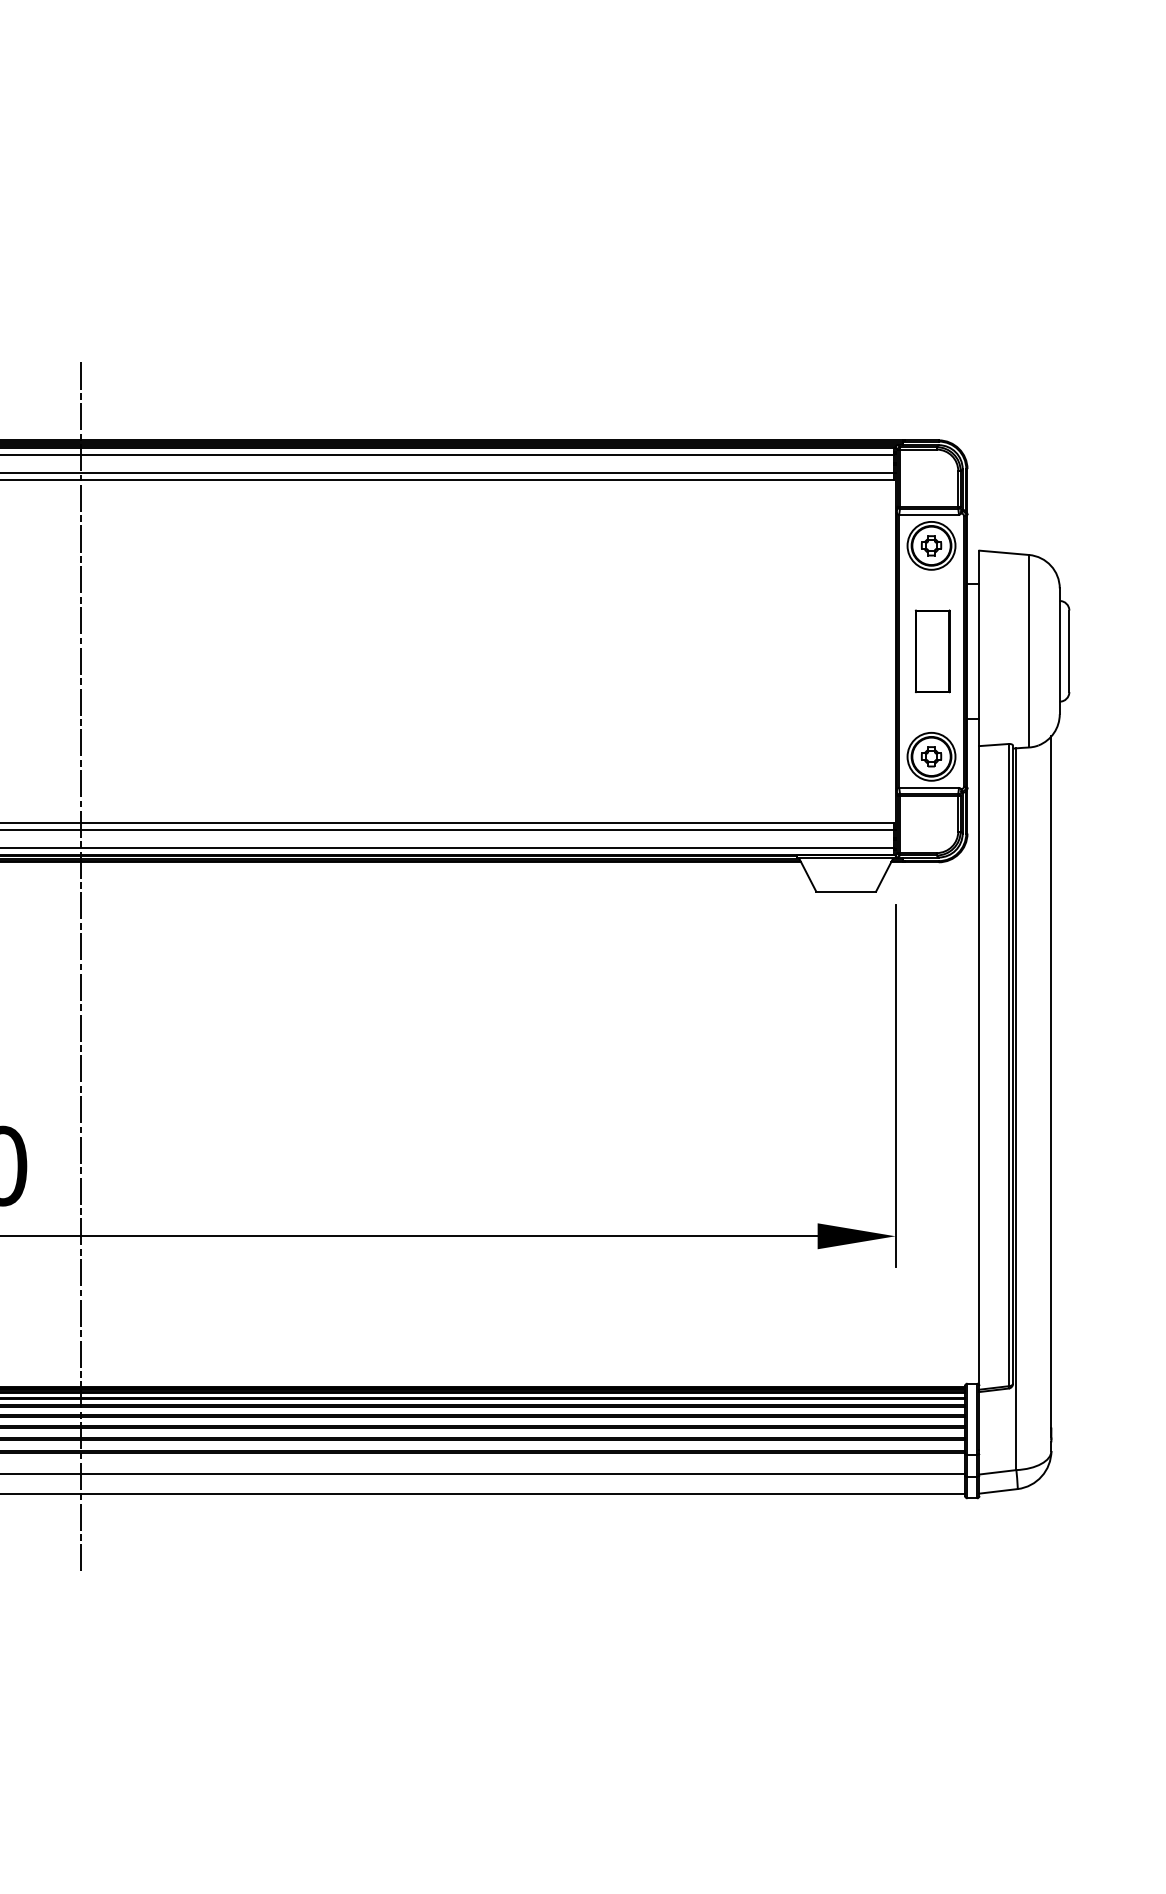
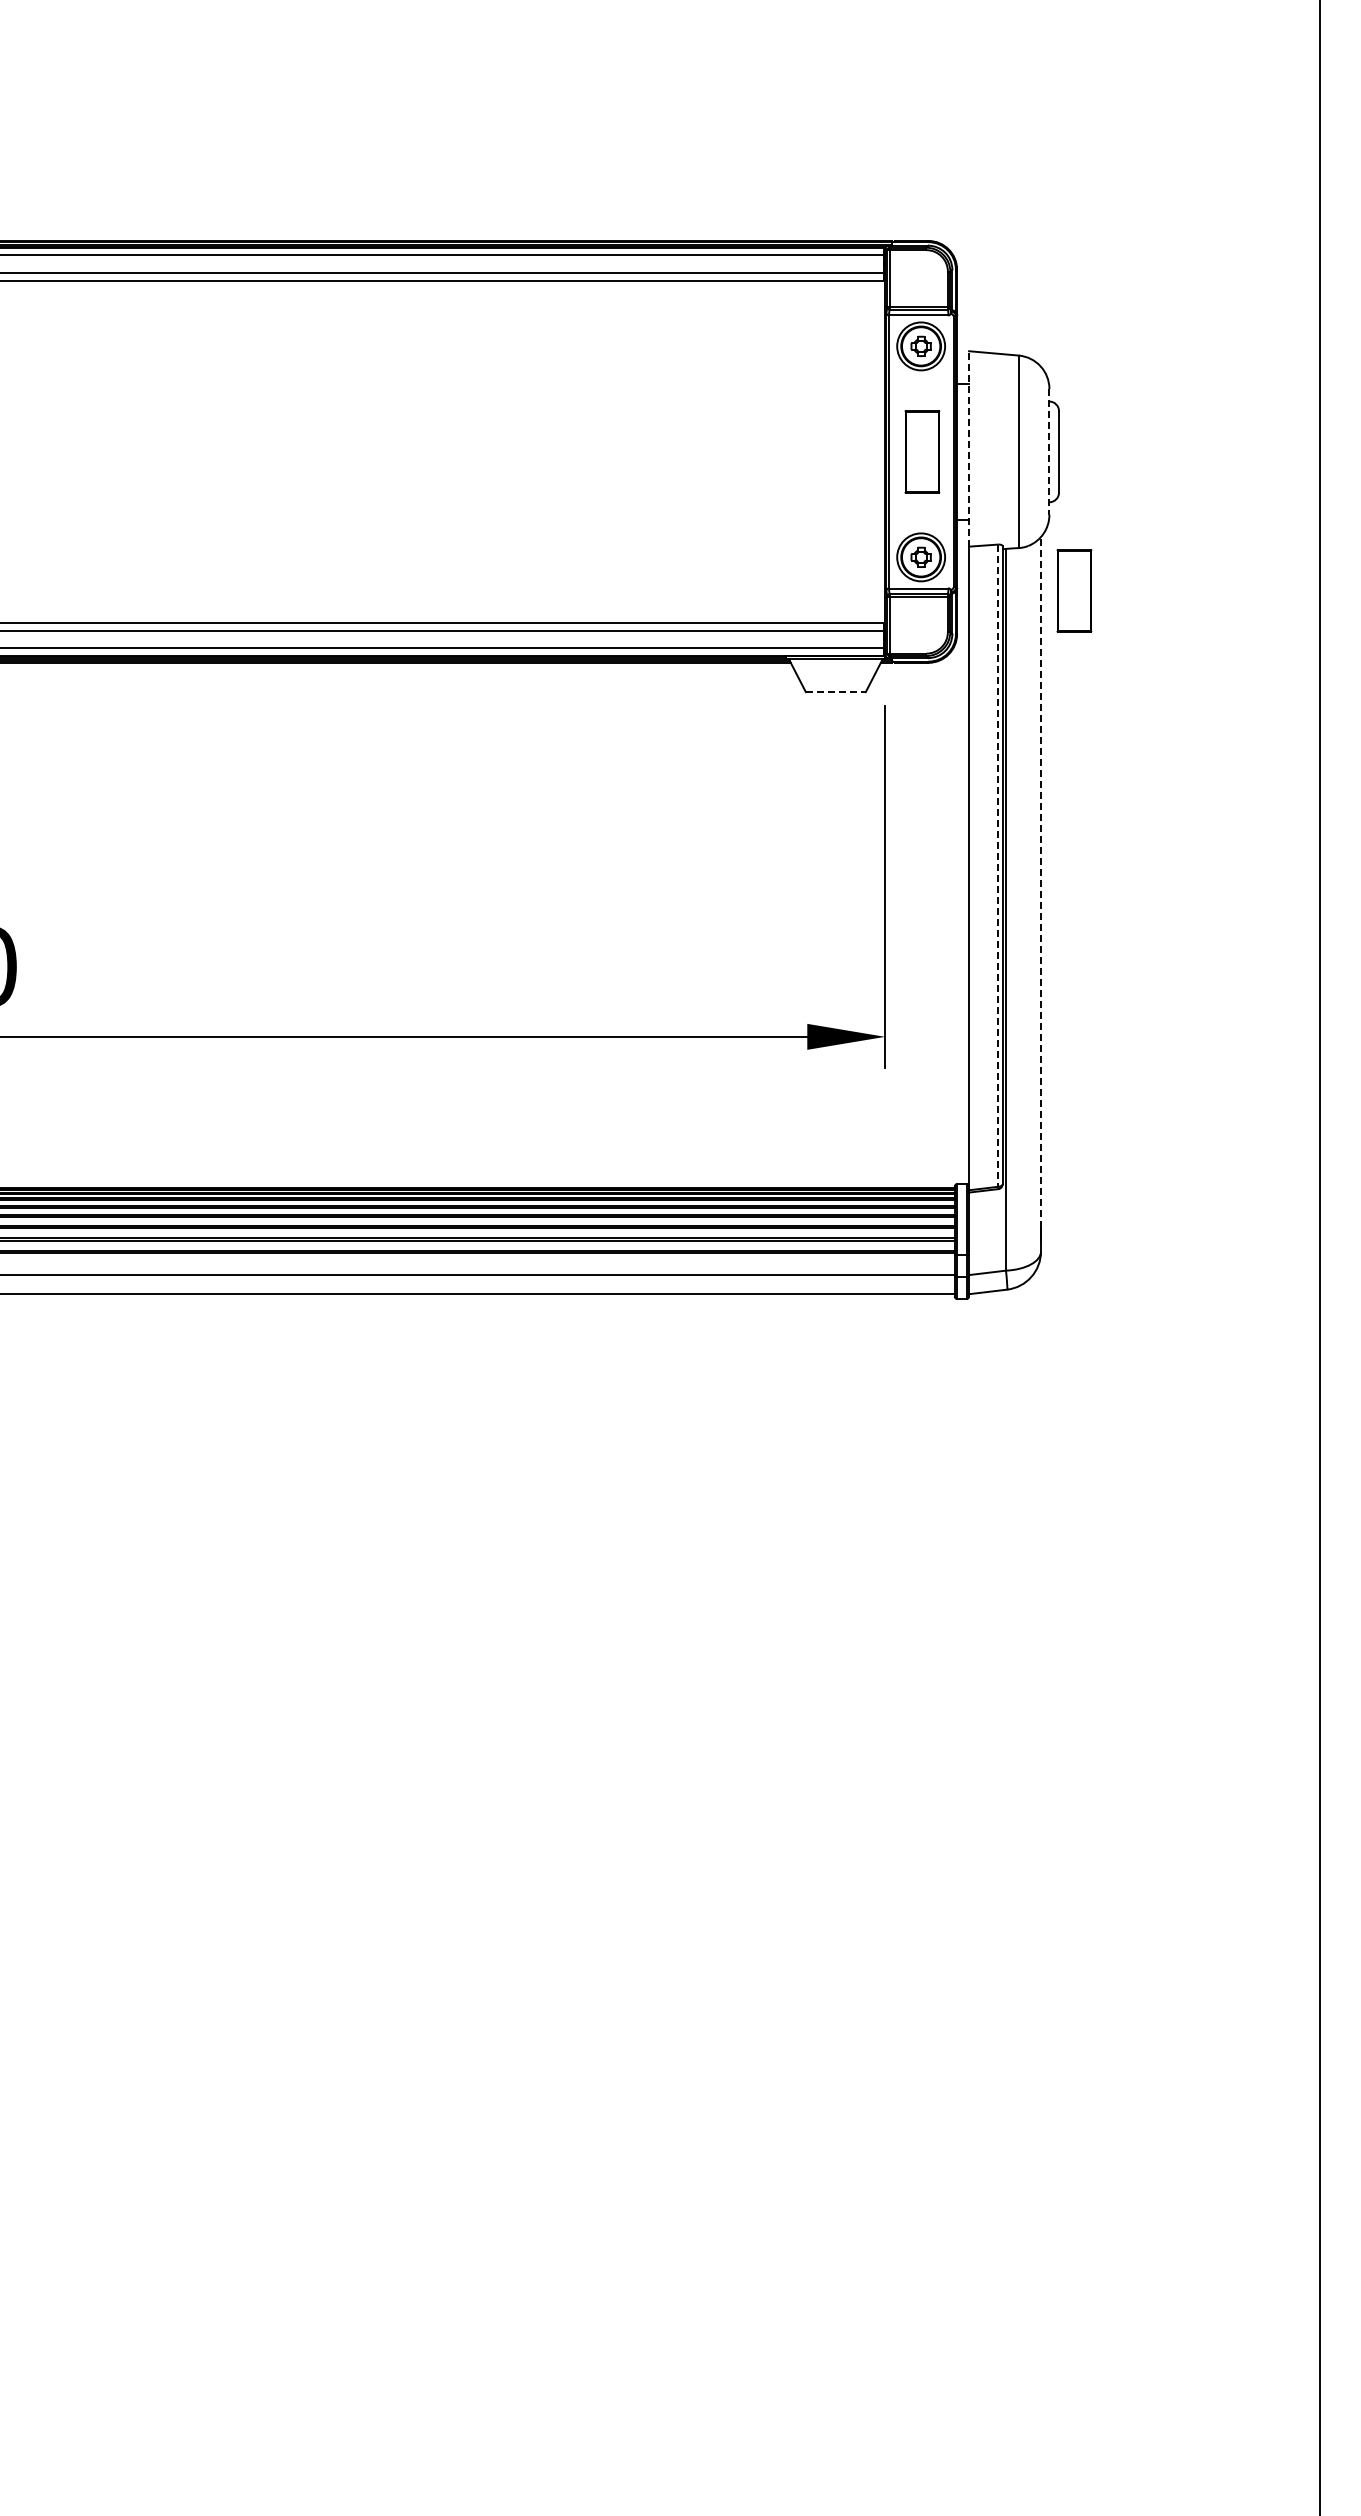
line: (979, 647) -> (969, 448), solid -> dashed
line: (1059, 650) -> (1049, 451), solid -> dashed
part: (1084, 789) -> (1074, 590), added
line: (845, 891) -> (835, 692), solid -> dashed
line: (80, 966) -> (70, 767), removed
line: (1008, 1065) -> (998, 866), solid -> dashed
line: (1051, 1081) -> (1041, 882), solid -> dashed

